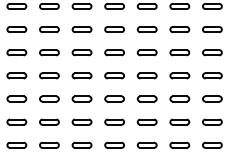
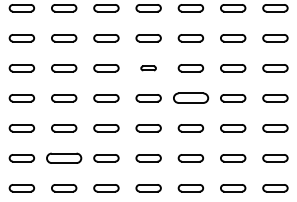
part: (114, 52) -> (148, 67), size x0.6
part: (146, 75) -> (189, 97), size x1.4
part: (49, 121) -> (64, 157), size x1.4

